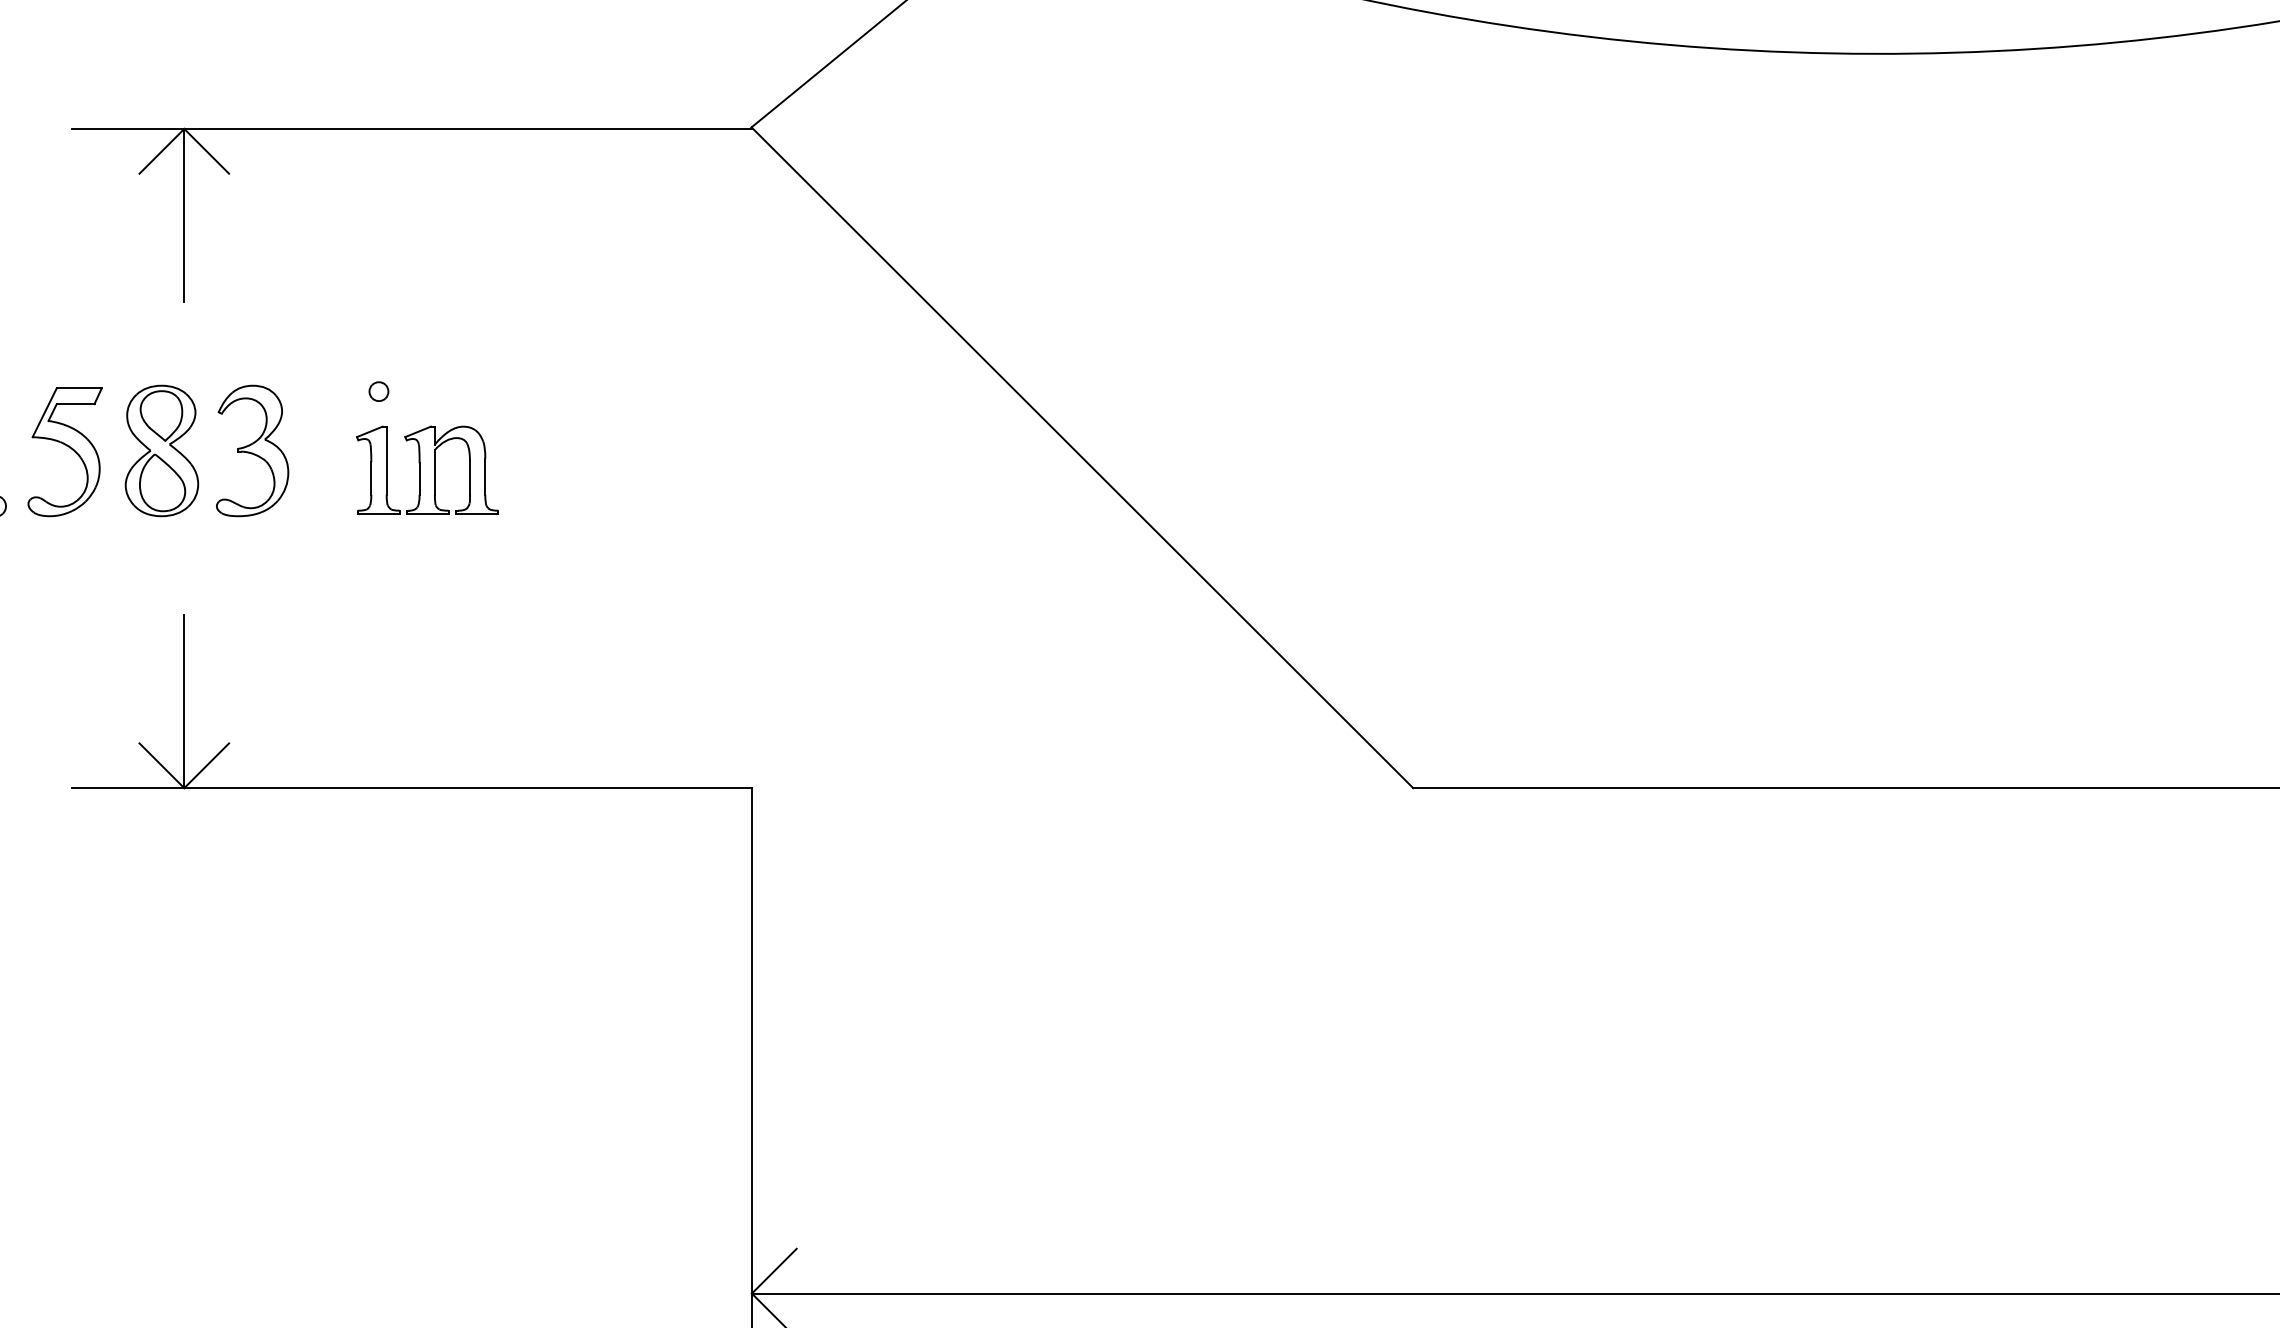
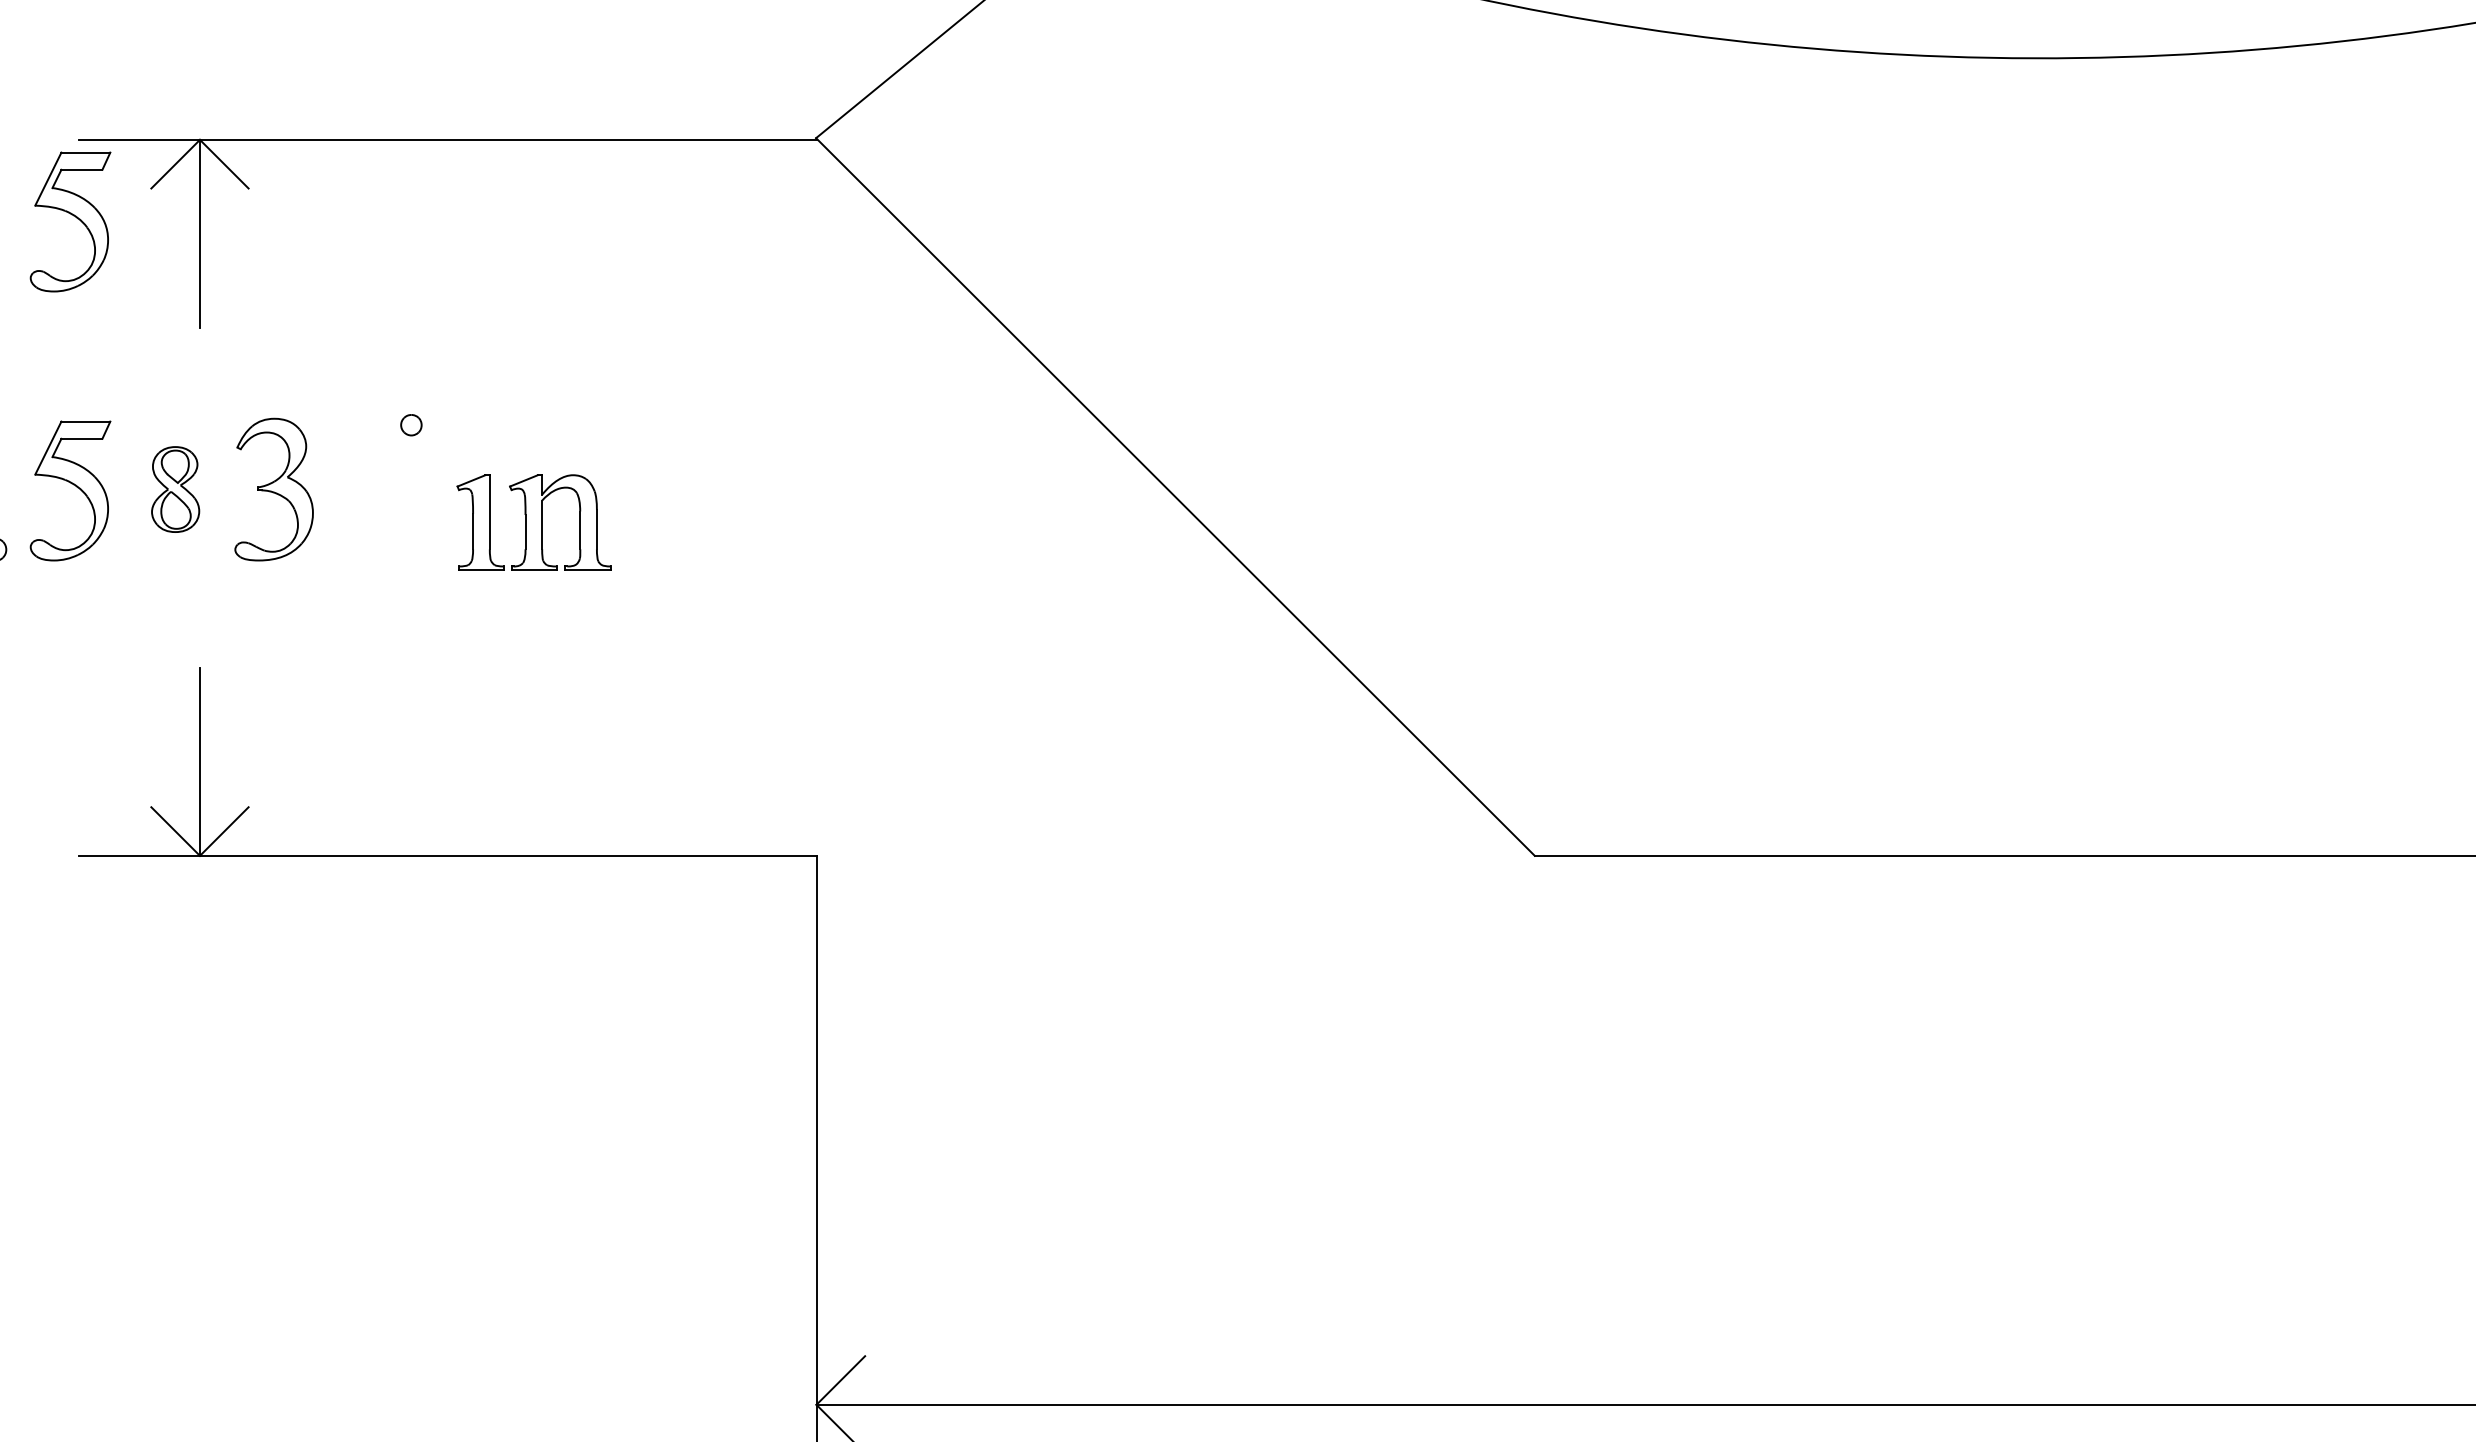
part: (65, 204) -> (70, 221), added
part: (161, 450) -> (175, 489), size x0.6
part: (426, 470) -> (533, 522), moved

